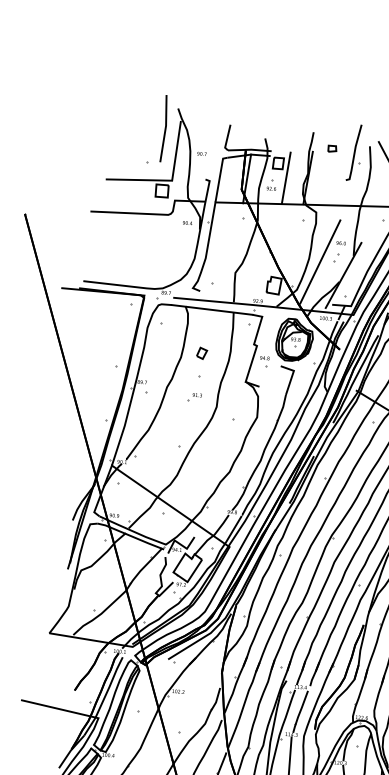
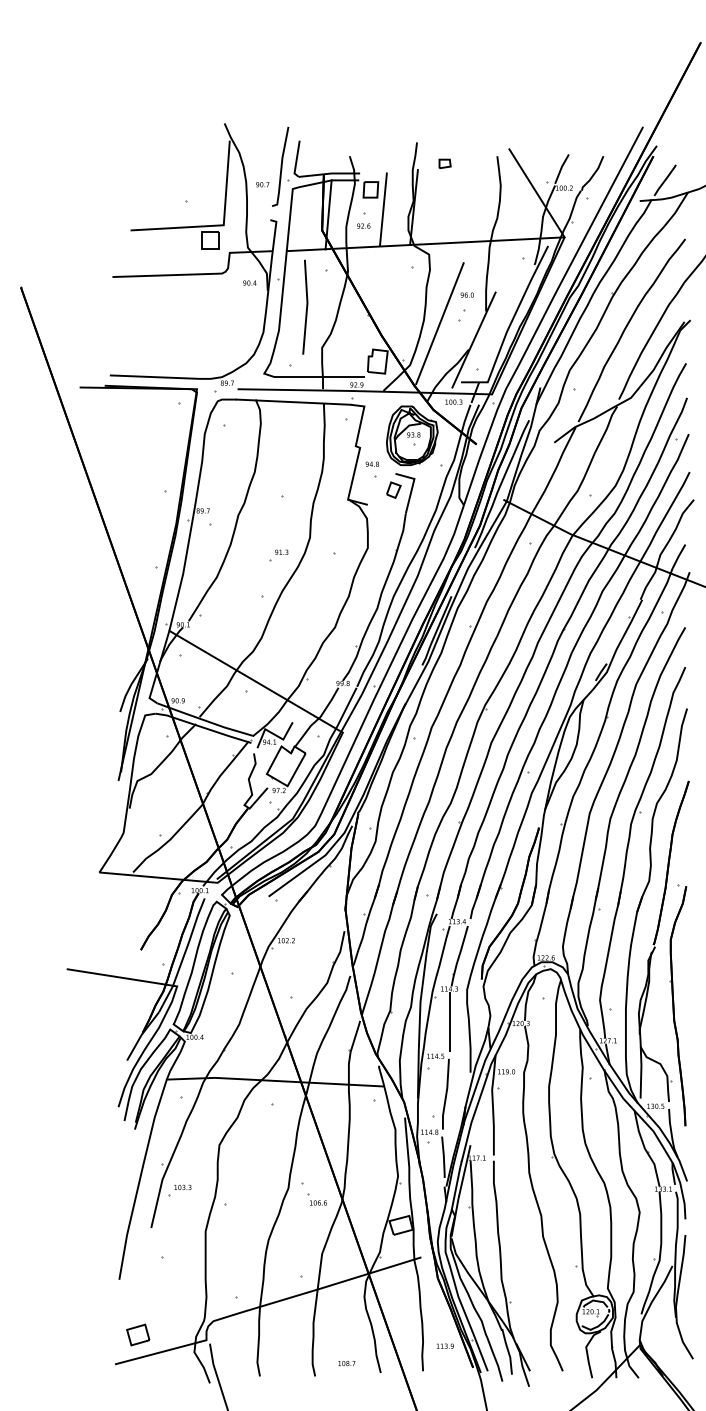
line: (165, 128) -> (306, 306), moved
part: (353, 152) -> (280, 166), moved
line: (231, 293) -> (319, 377), added
part: (201, 352) -> (393, 489), moved
part: (194, 397) -> (278, 555), moved

